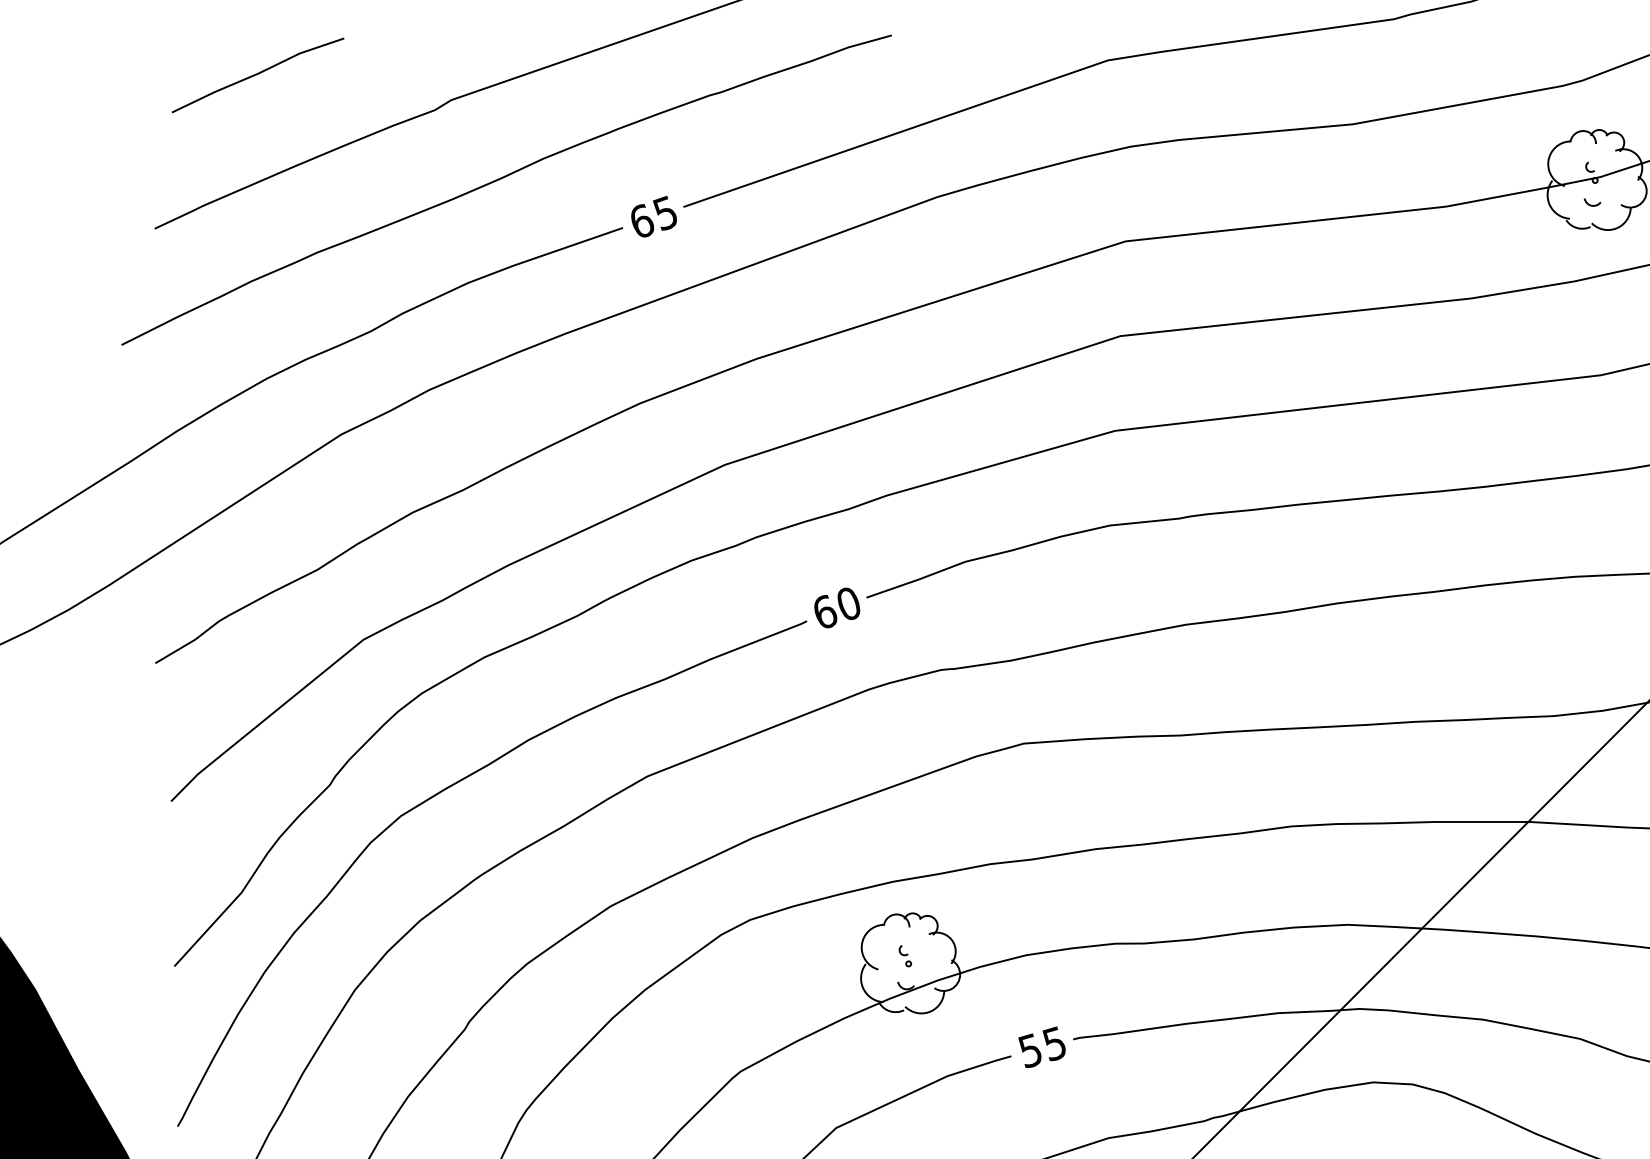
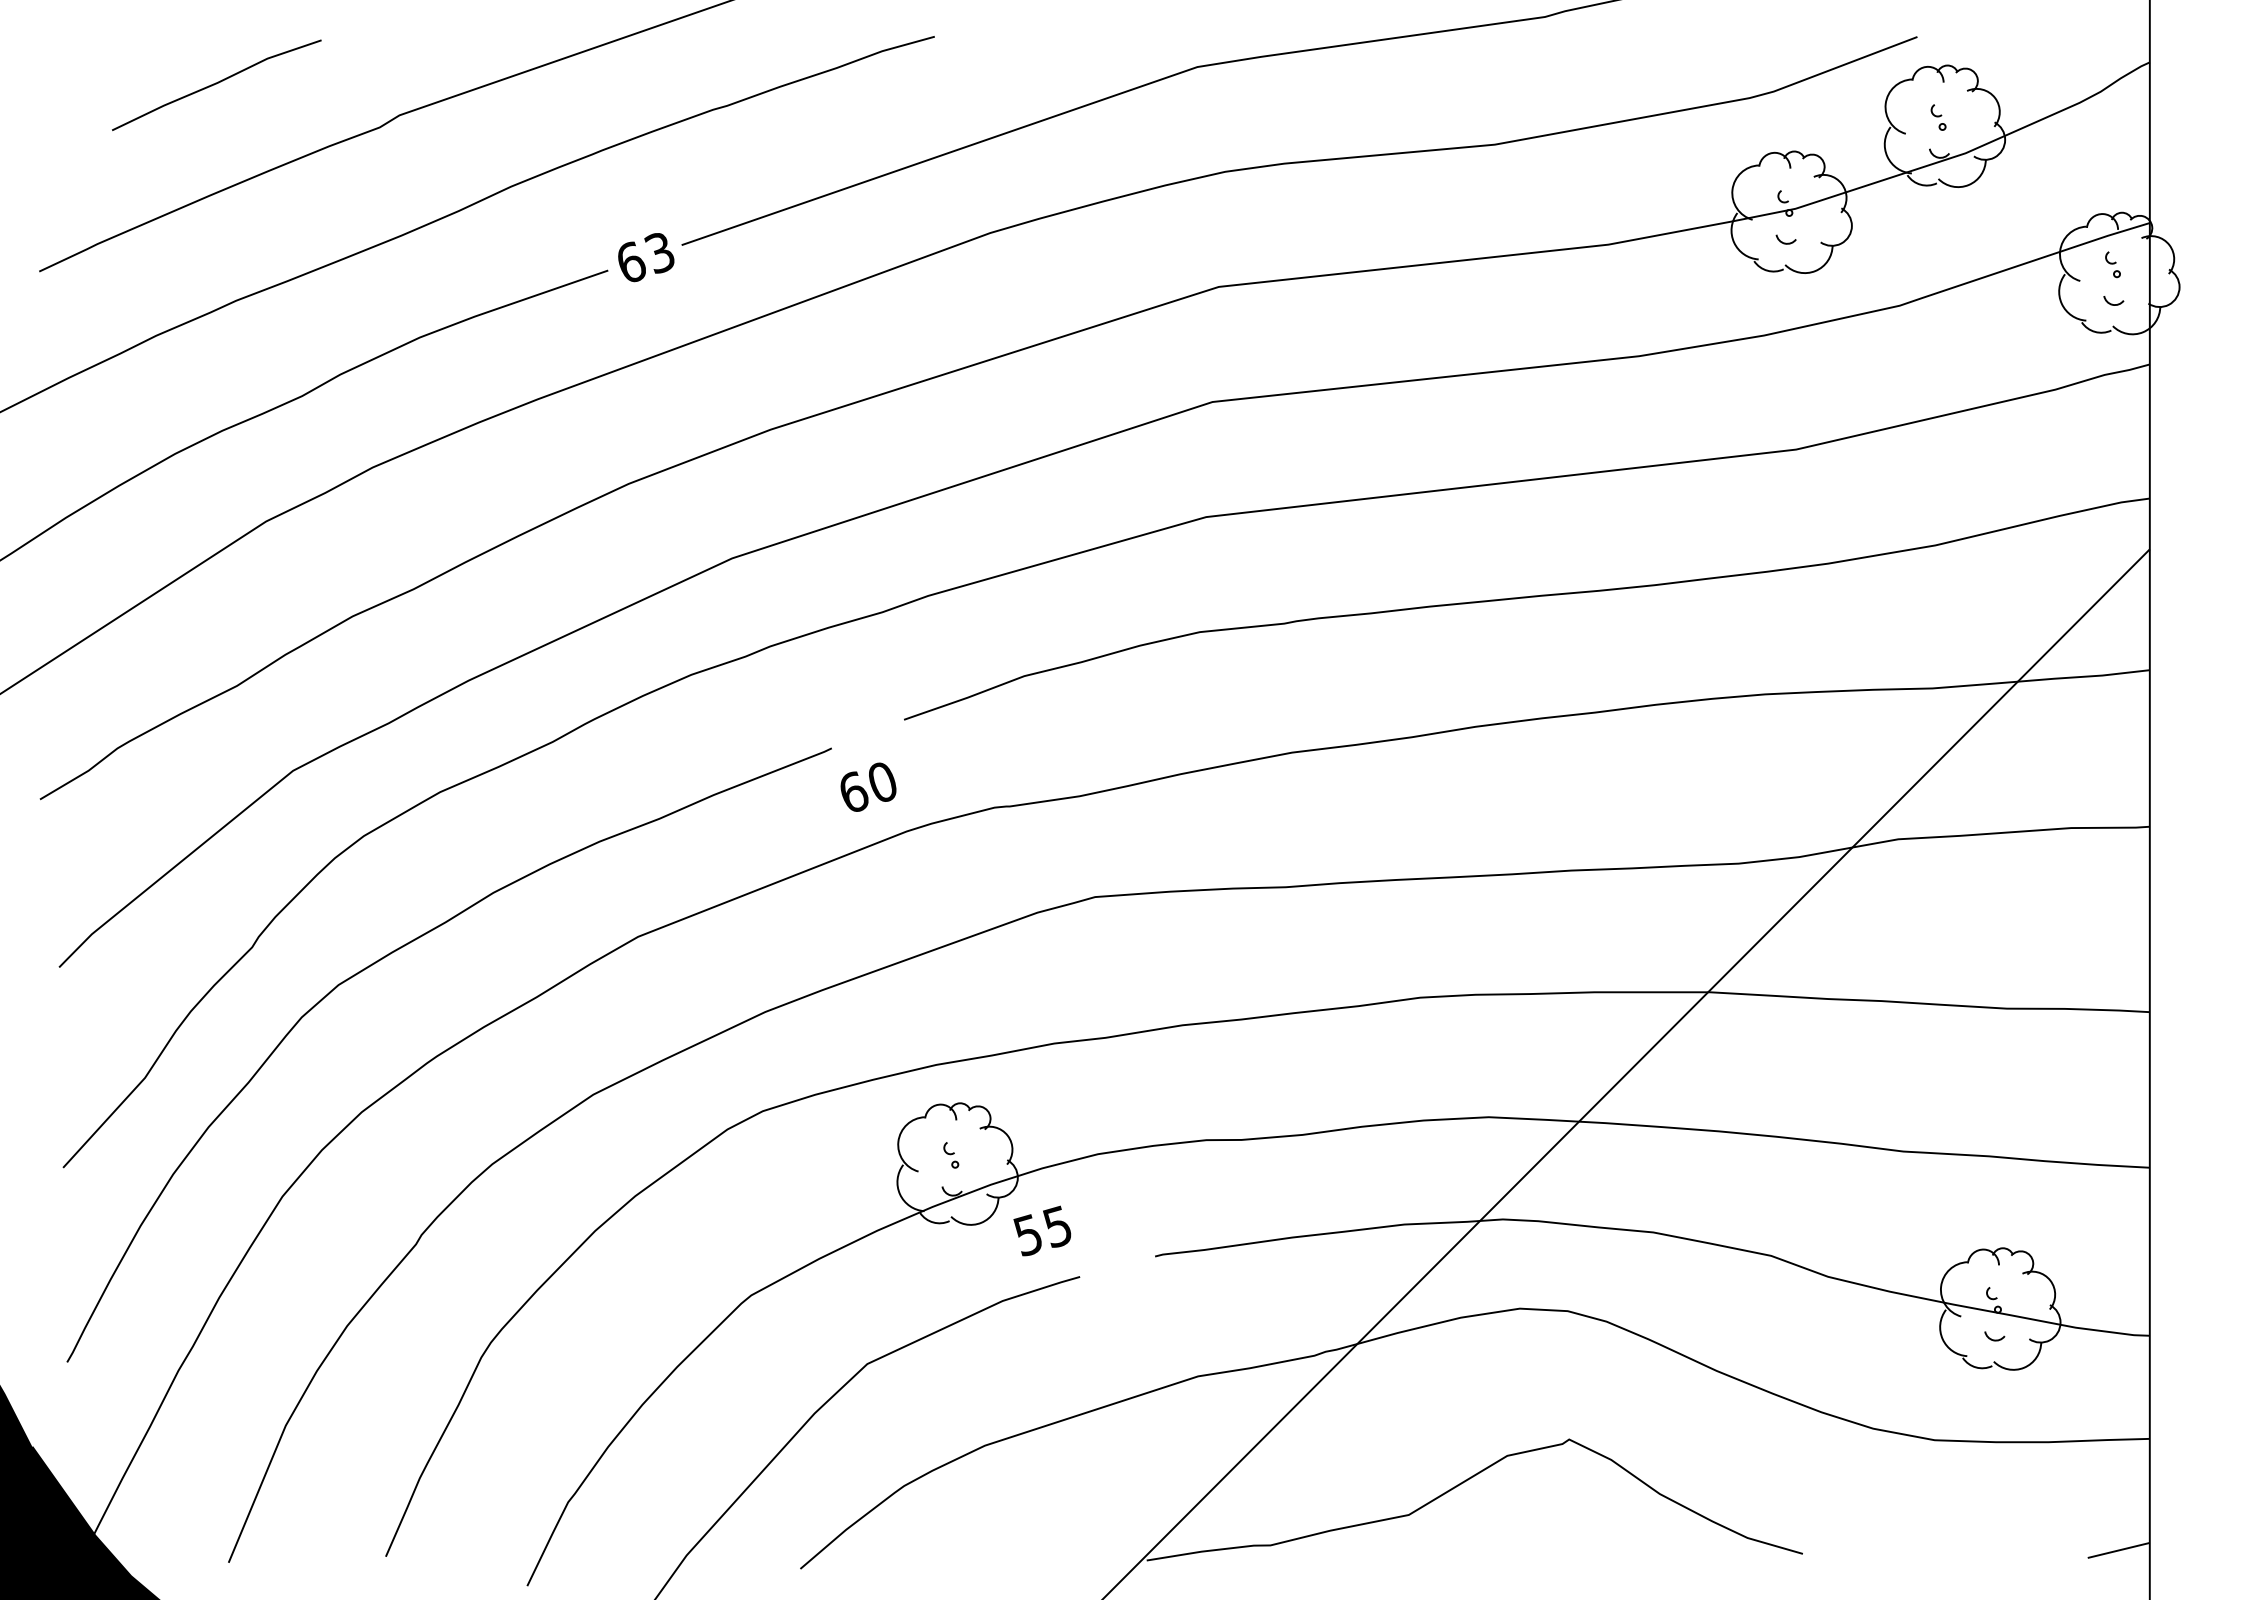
line: (257, 74) -> (216, 84), moved
text: (665, 213) -> (659, 252), 65 -> 63
text: (837, 607) -> (868, 786), moved
text: (1042, 1046) -> (1042, 1230), moved

